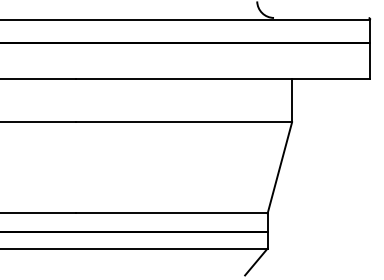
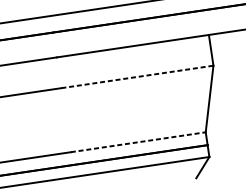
line: (184, 122) -> (137, 77), solid -> dashed
line: (171, 213) -> (138, 142), solid -> dashed

